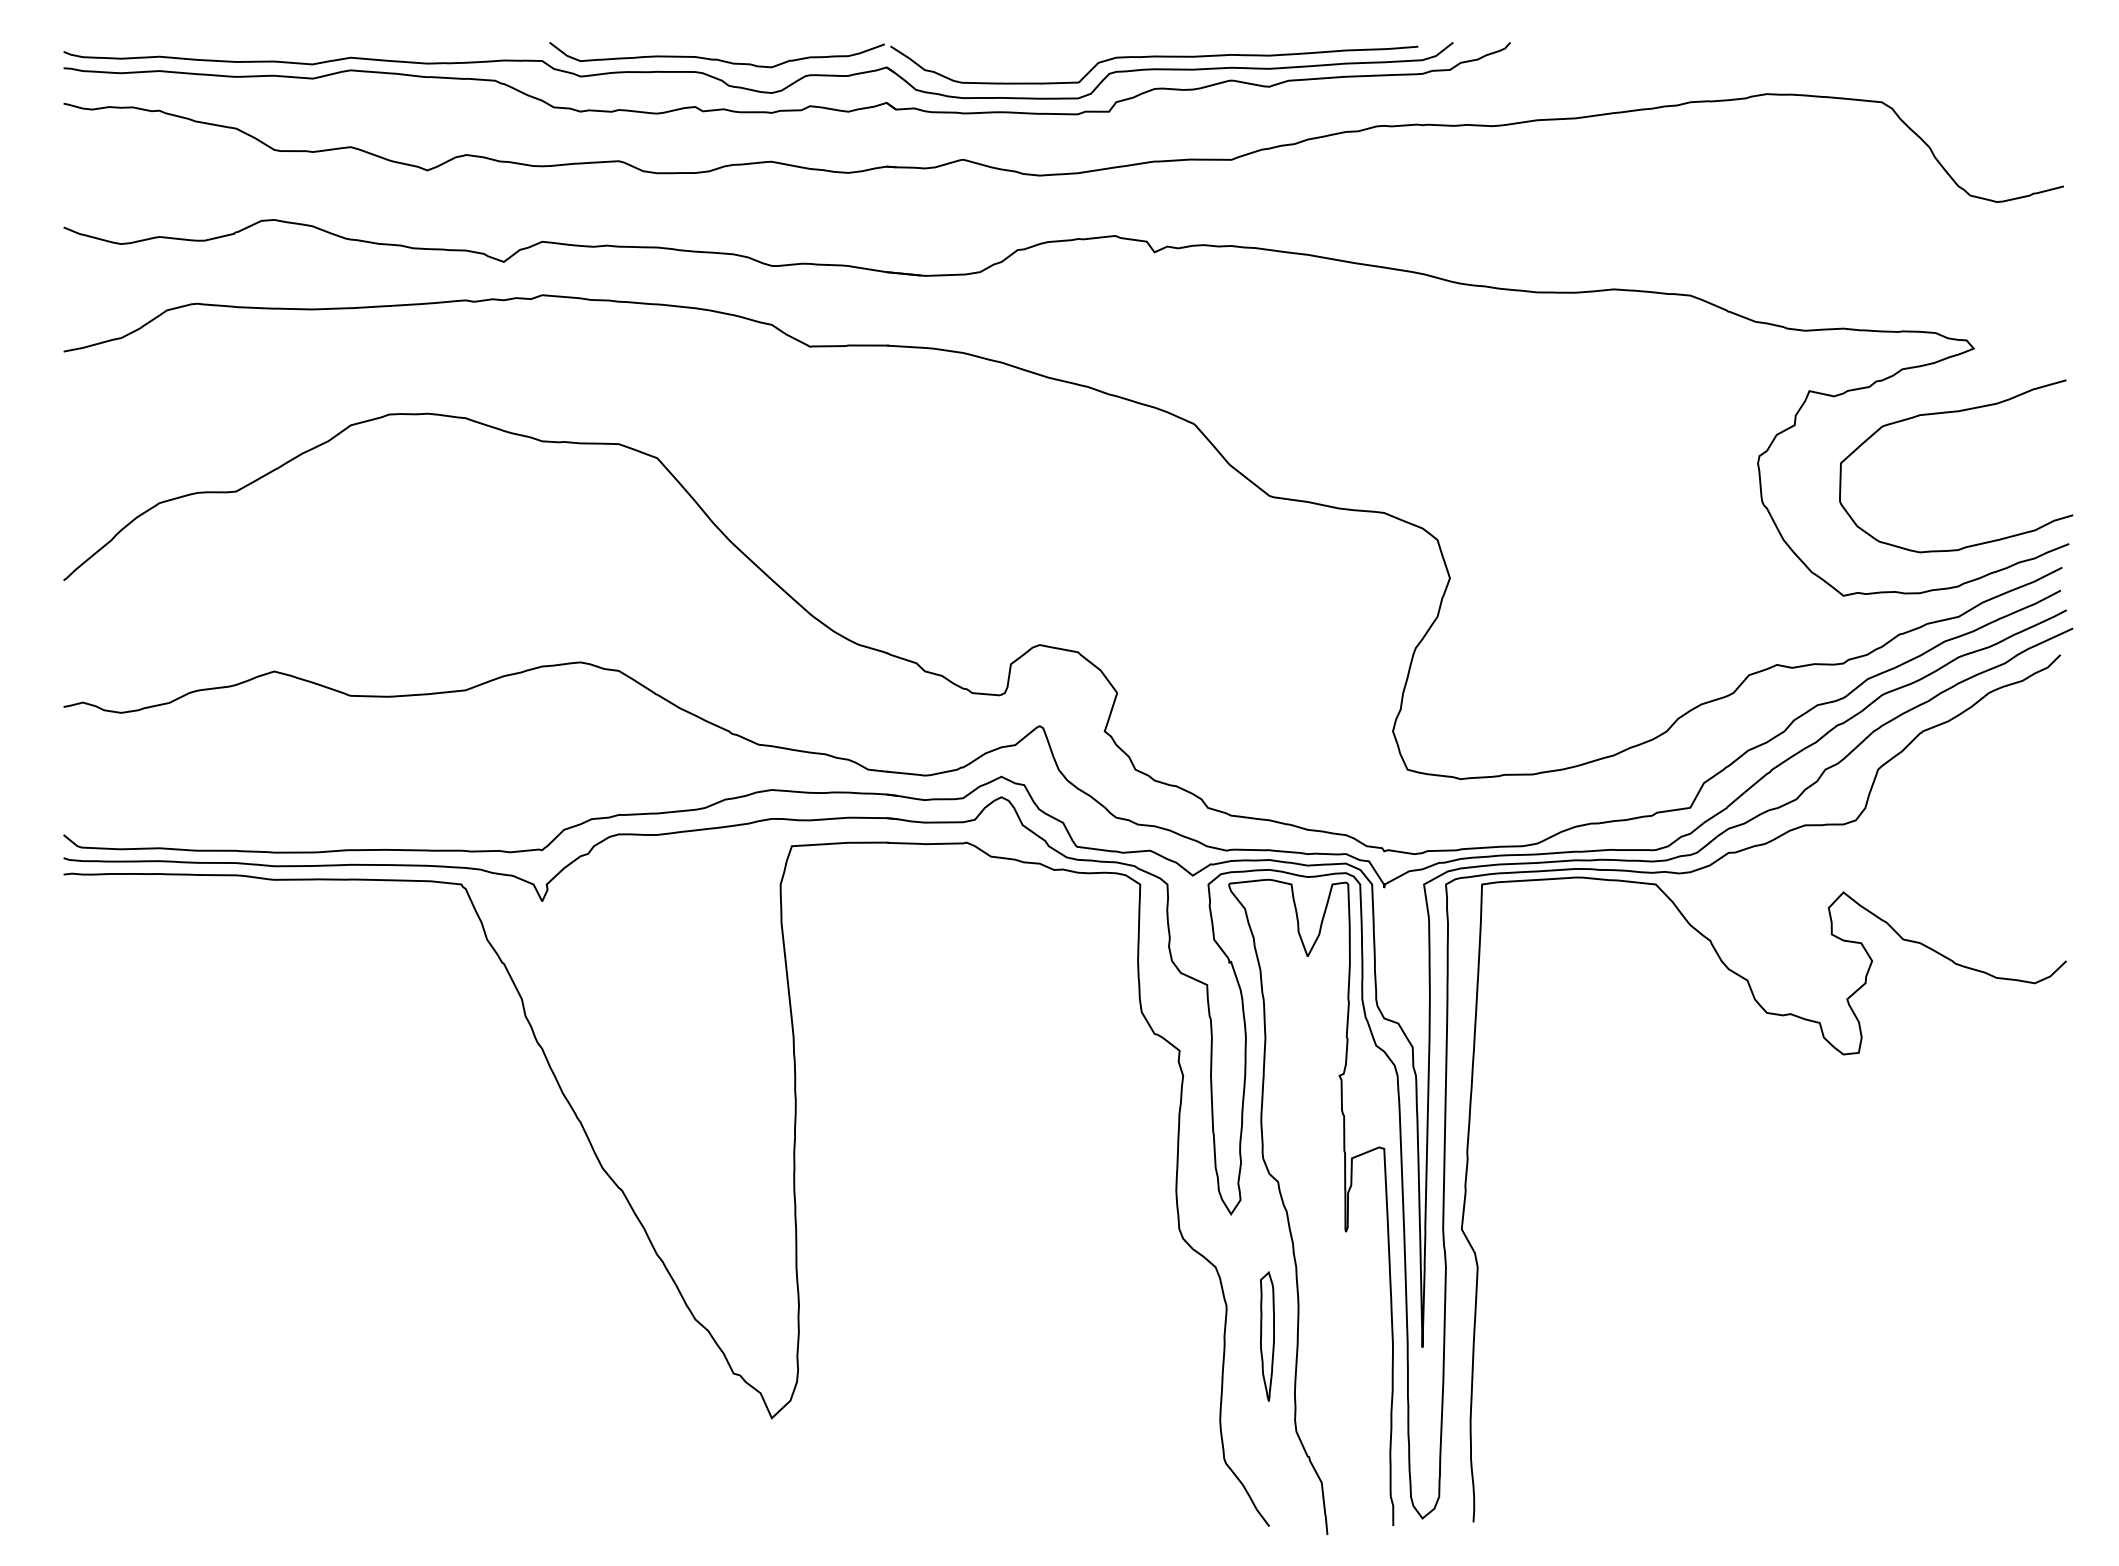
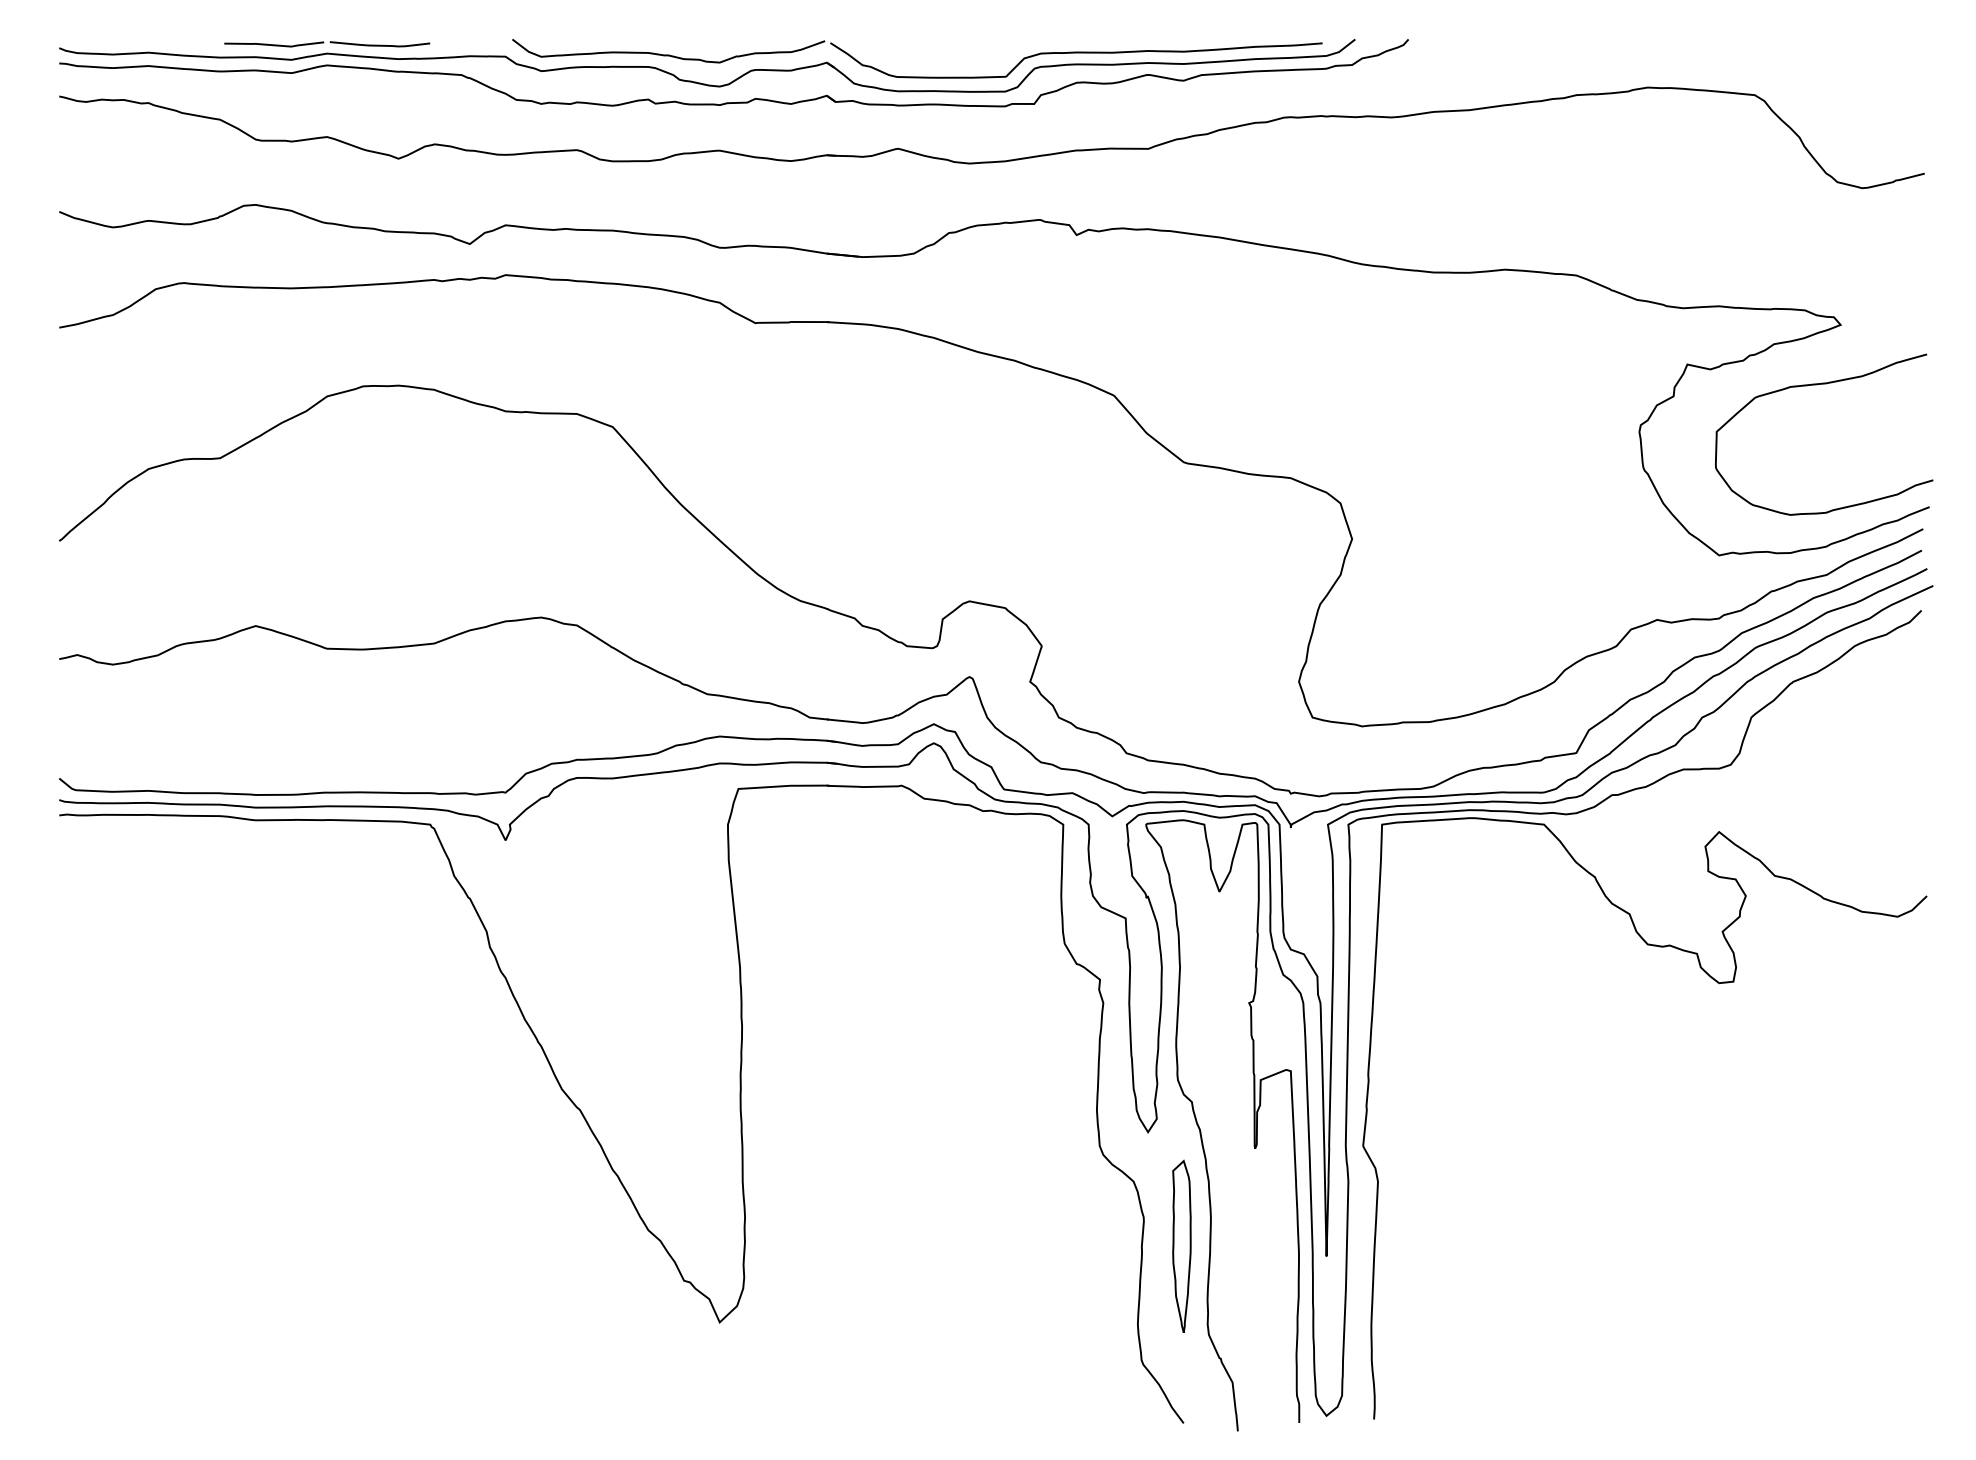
part: (351, 47) -> (327, 44), added
part: (1266, 1335) -> (1181, 1245), size x1.43

